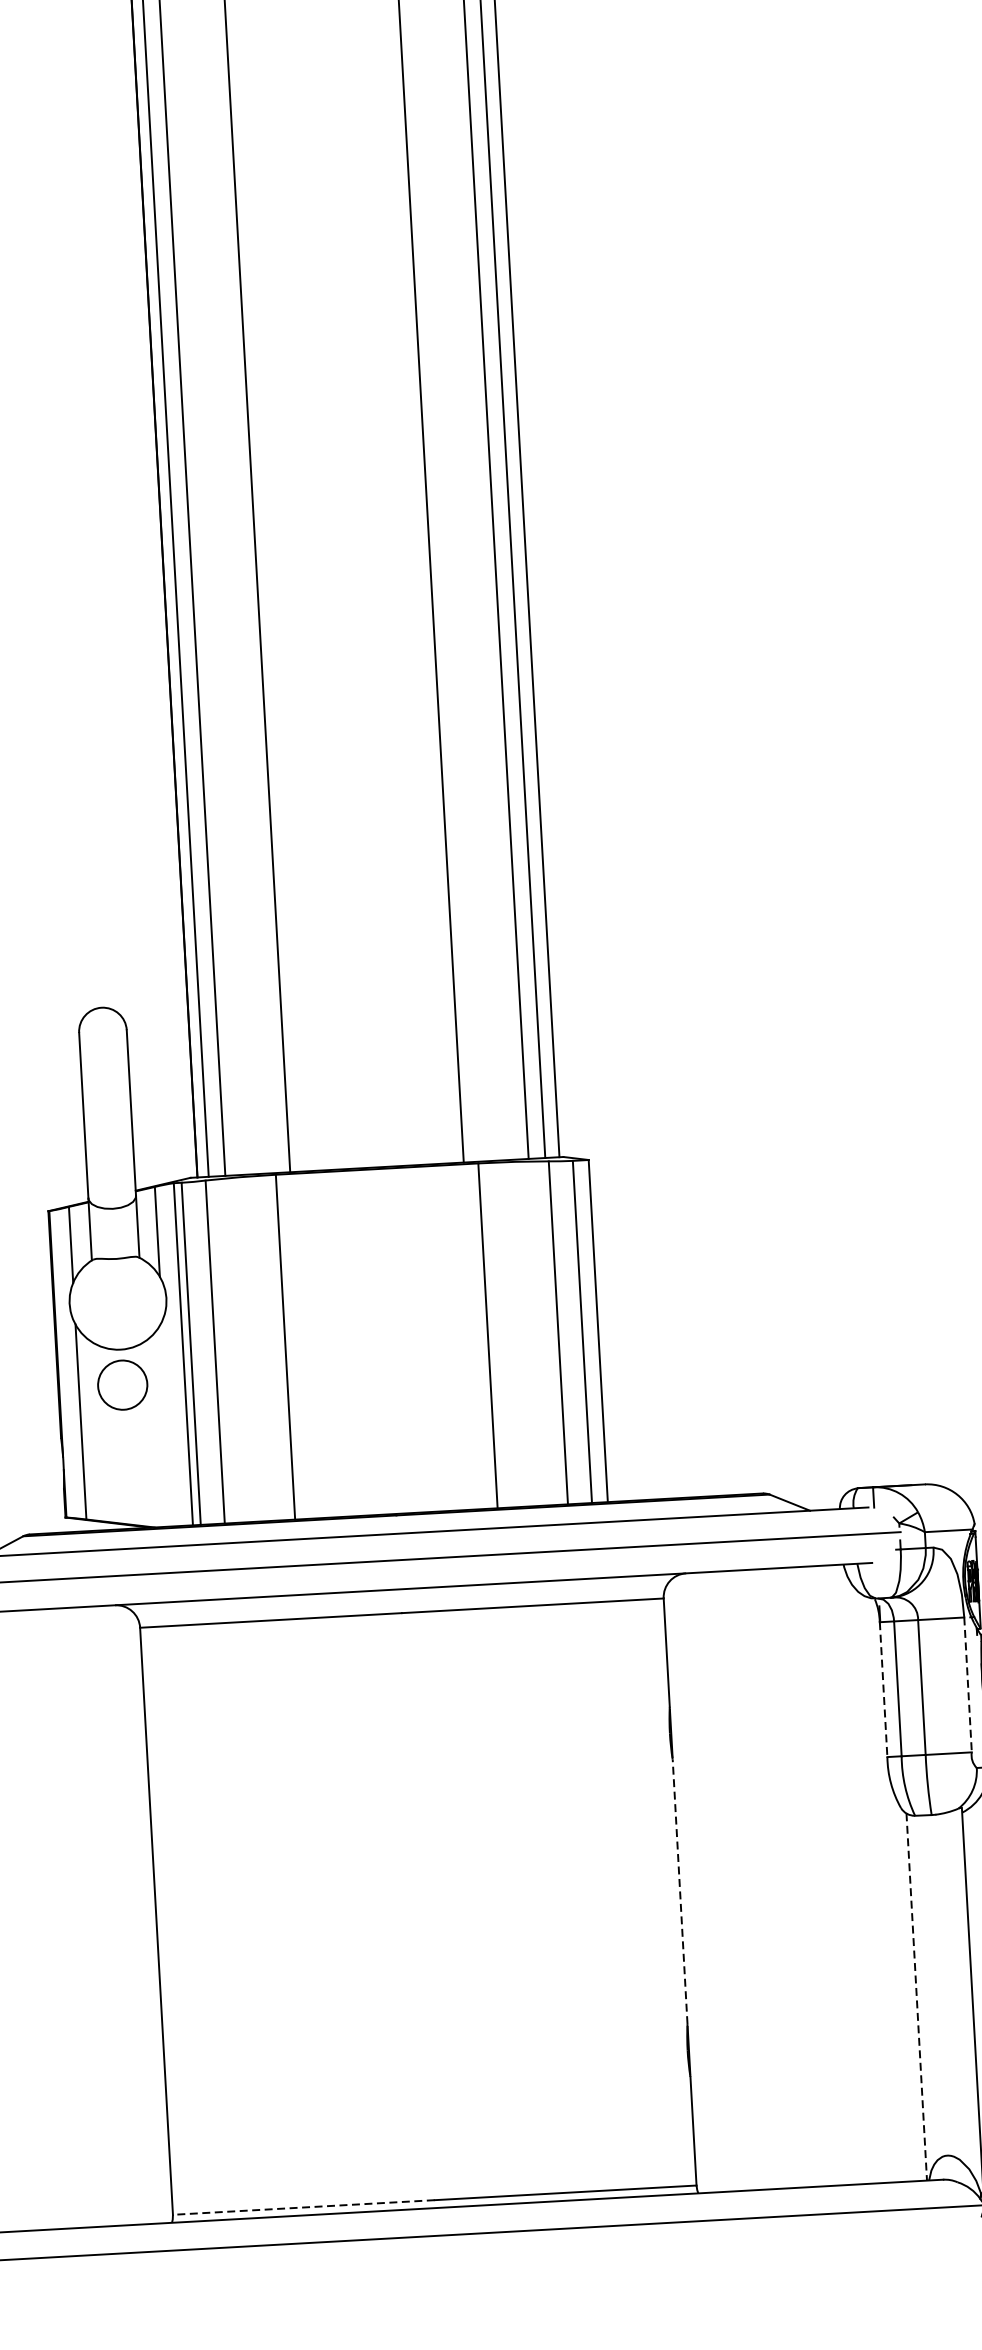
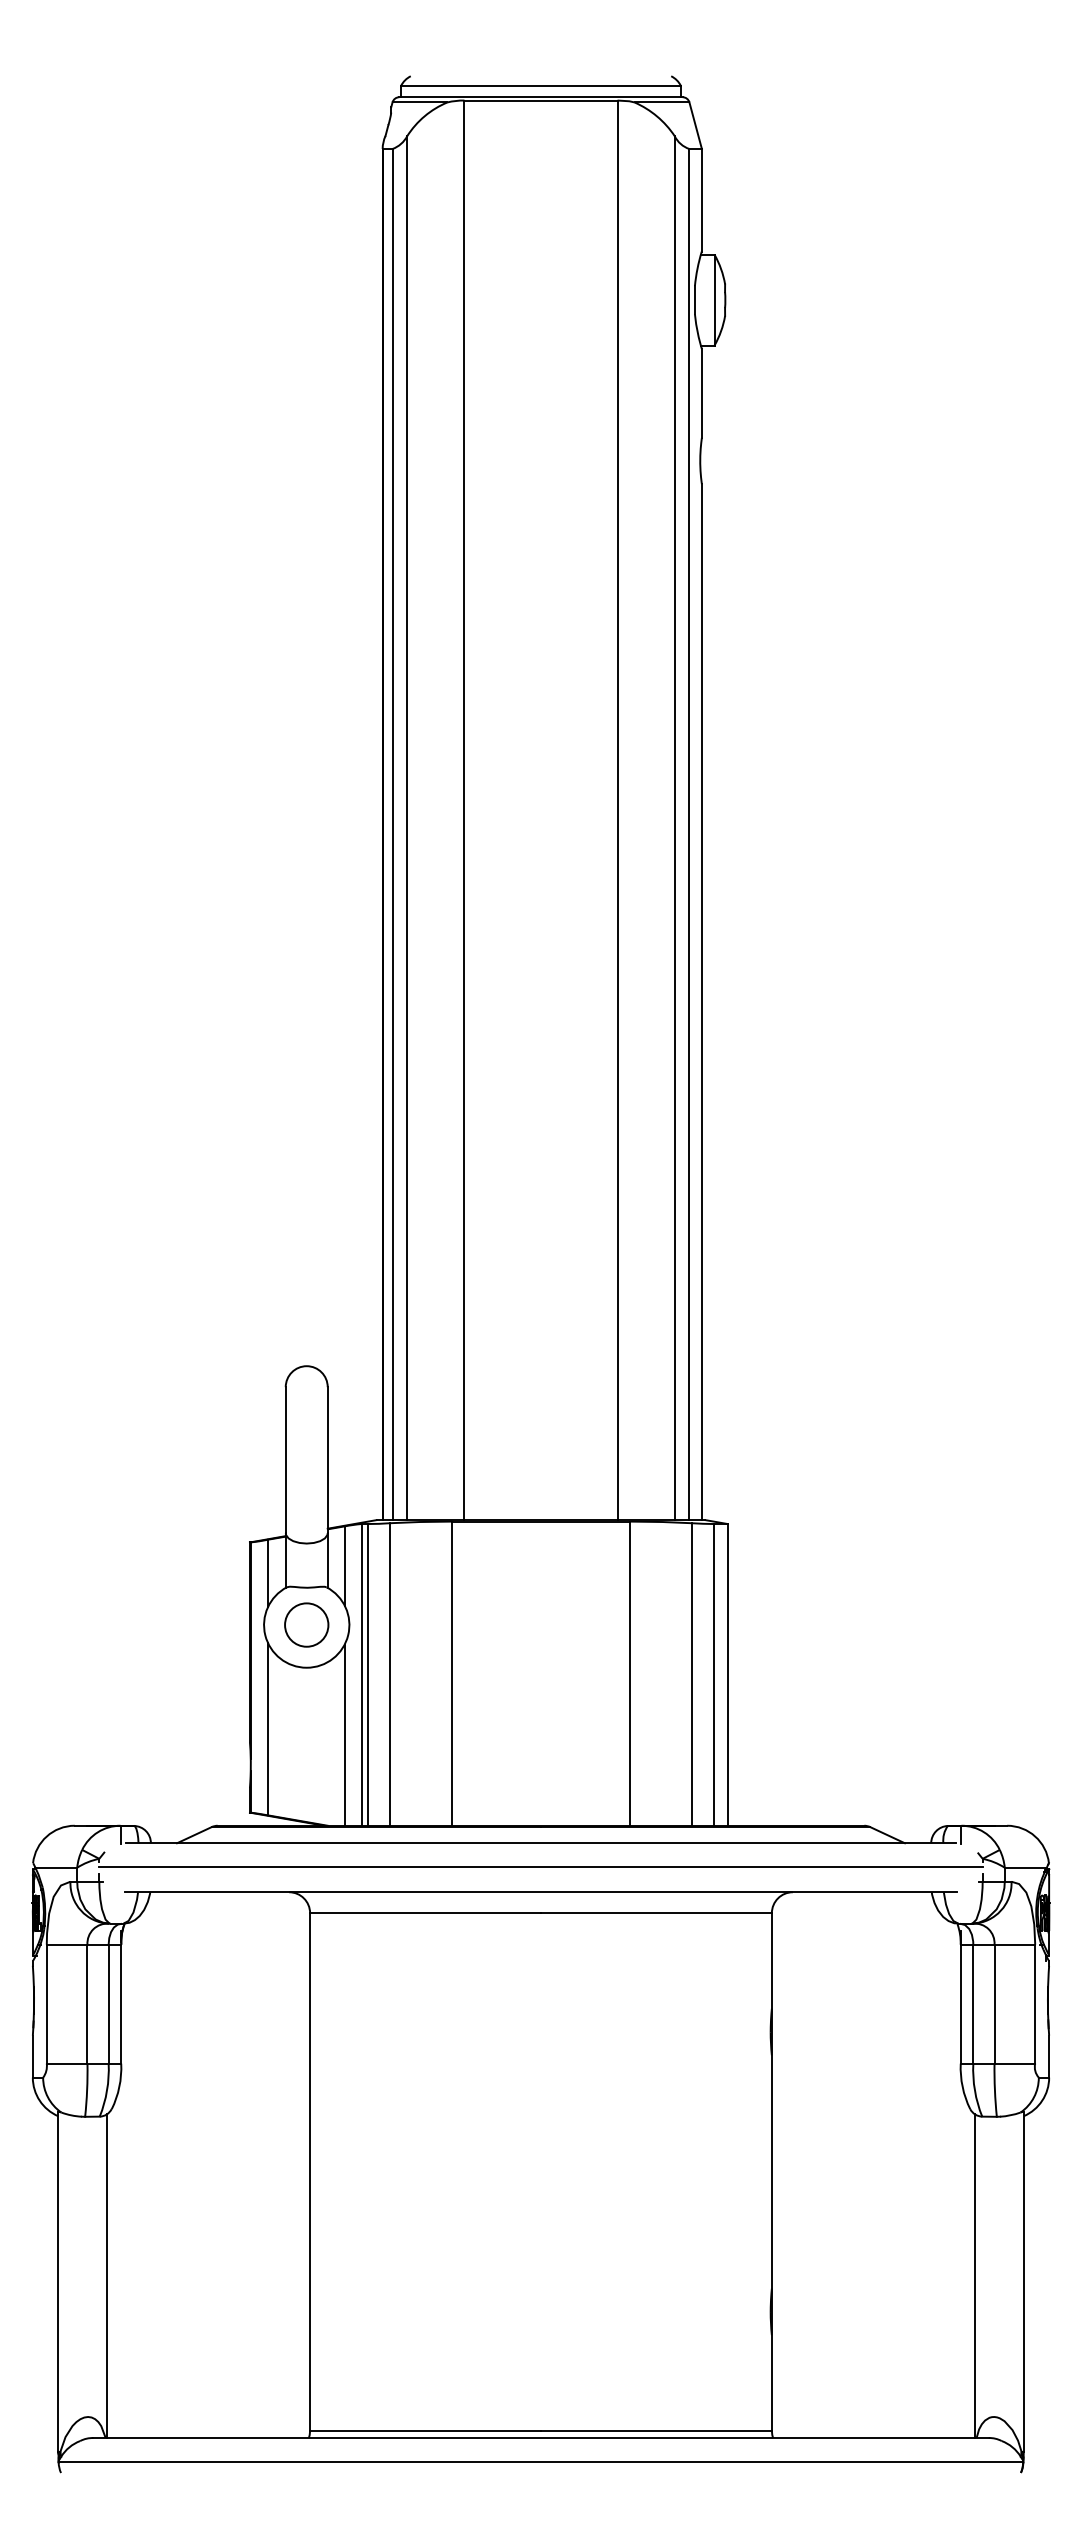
circle: (122, 1384) -> (306, 1624), moved
line: (167, 1422) -> (344, 1734), added
line: (968, 1685) -> (1035, 2004), dashed -> solid
line: (883, 1690) -> (960, 2004), dashed -> solid
line: (679, 1891) -> (771, 2171), dashed -> solid
line: (916, 1997) -> (974, 2276), dashed -> solid
line: (303, 2206) -> (425, 2430), dashed -> solid

